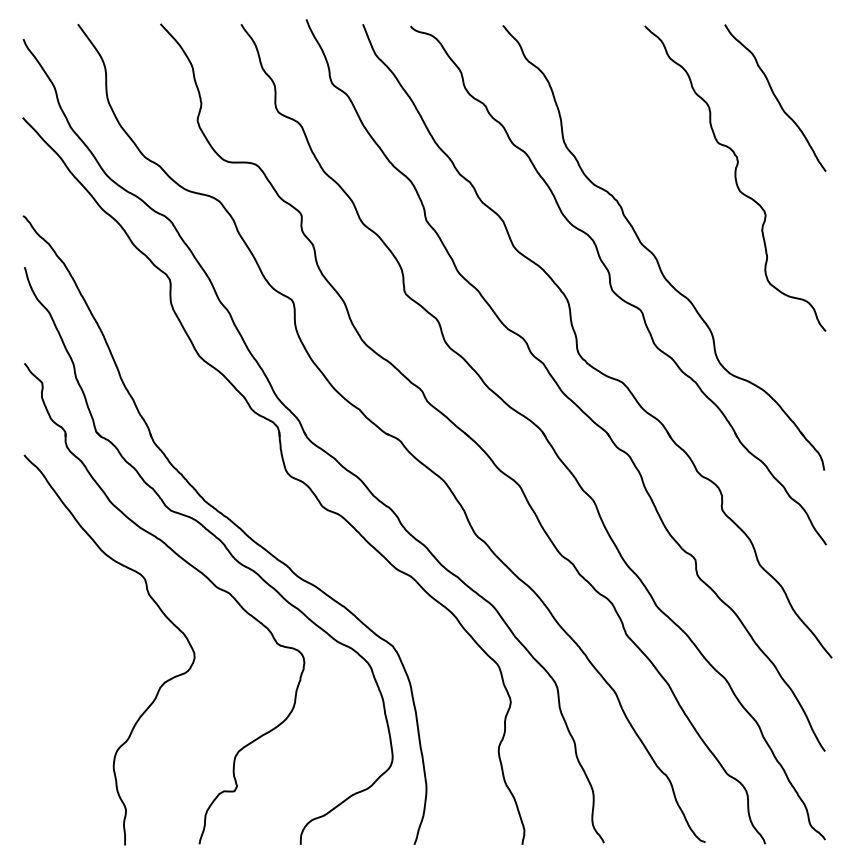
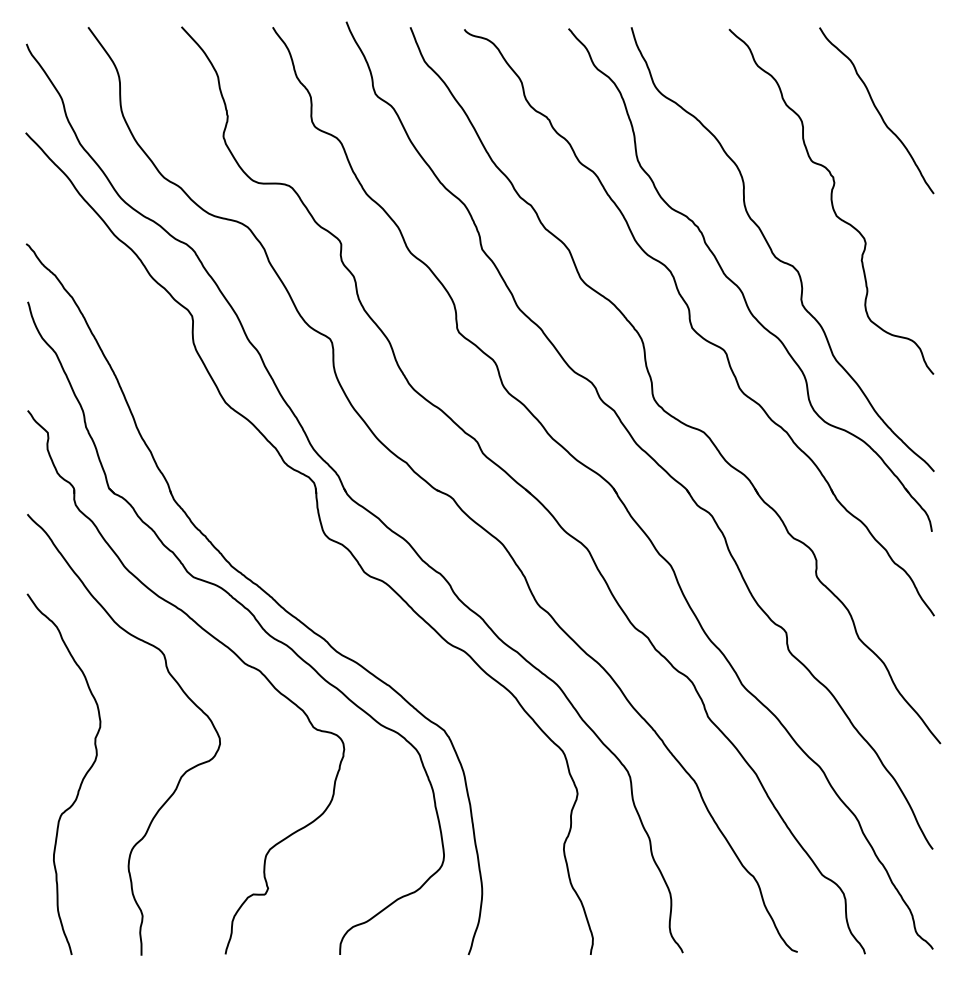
curve: (685, 226) -> (775, 255), added
curve: (72, 690) -> (81, 780), added

